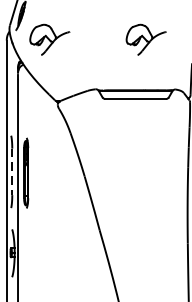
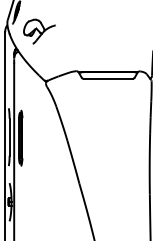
part: (146, 39) -> (116, 31), removed
line: (12, 172) -> (9, 137), dashed -> solid

